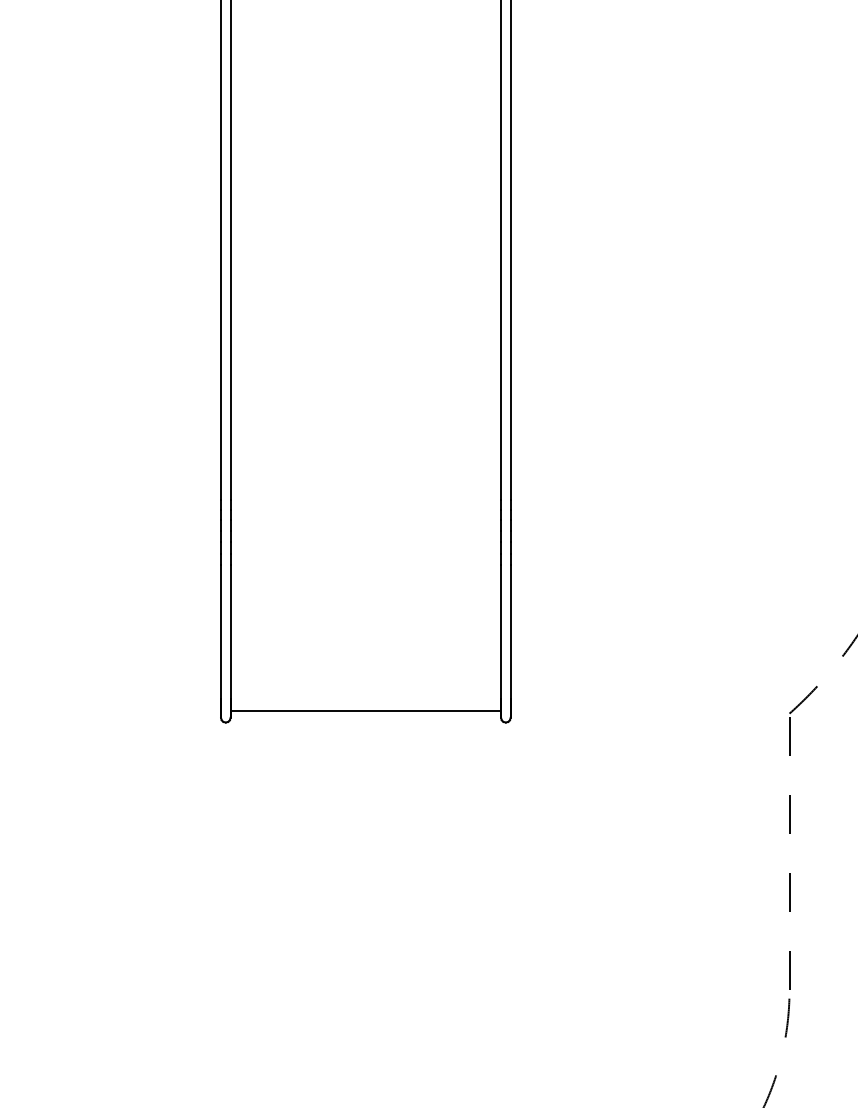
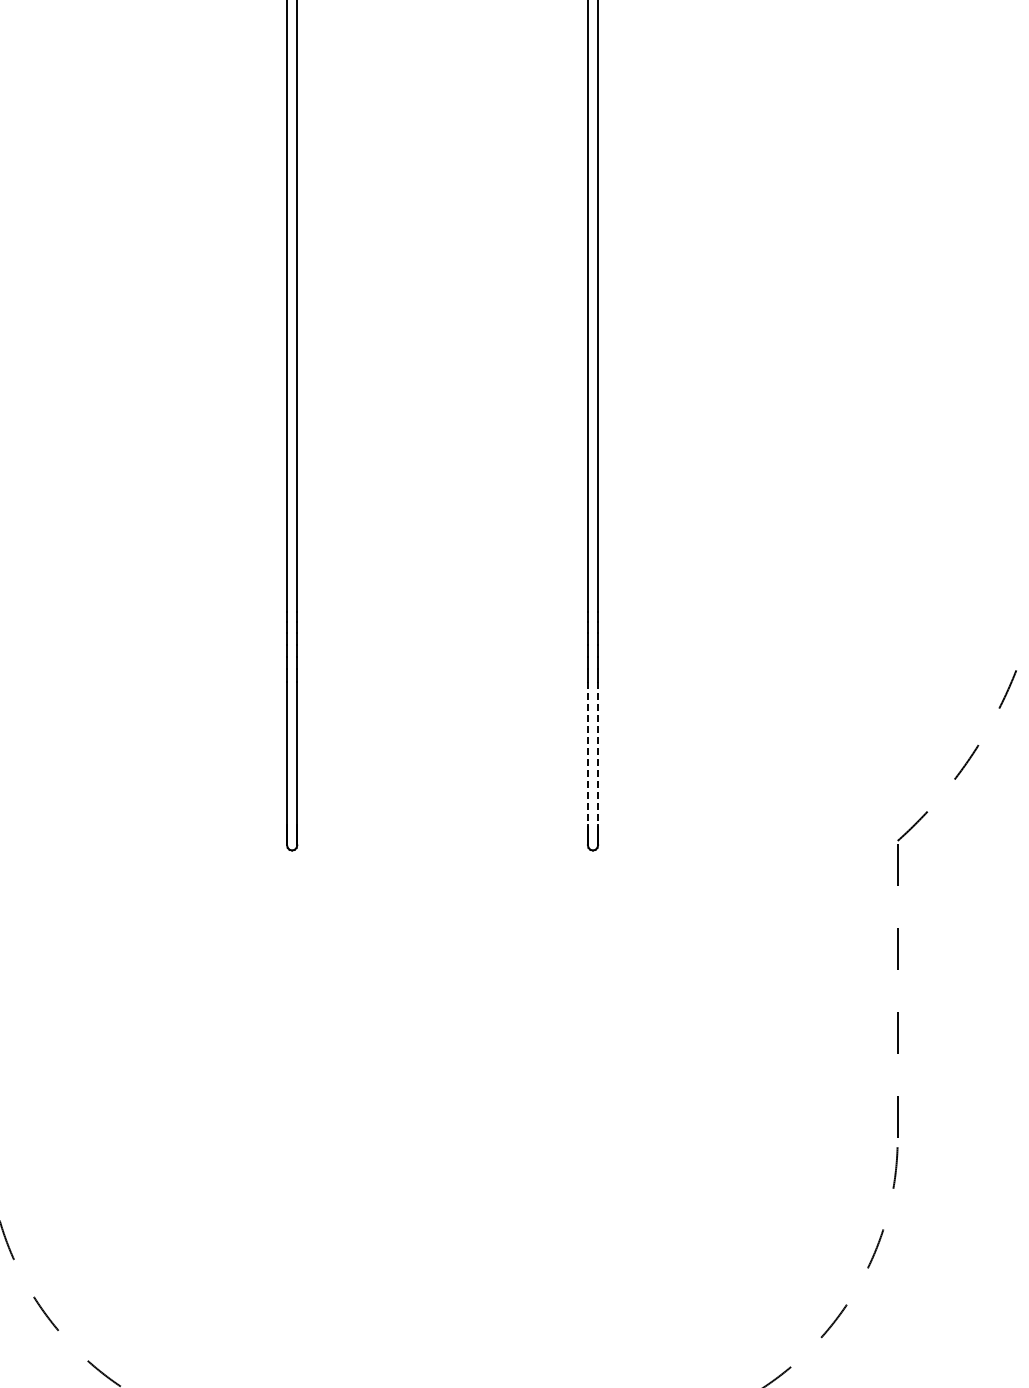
line: (500, 632) -> (587, 753), solid -> dashed
line: (510, 632) -> (598, 753), solid -> dashed
line: (365, 711) -> (442, 838), removed

